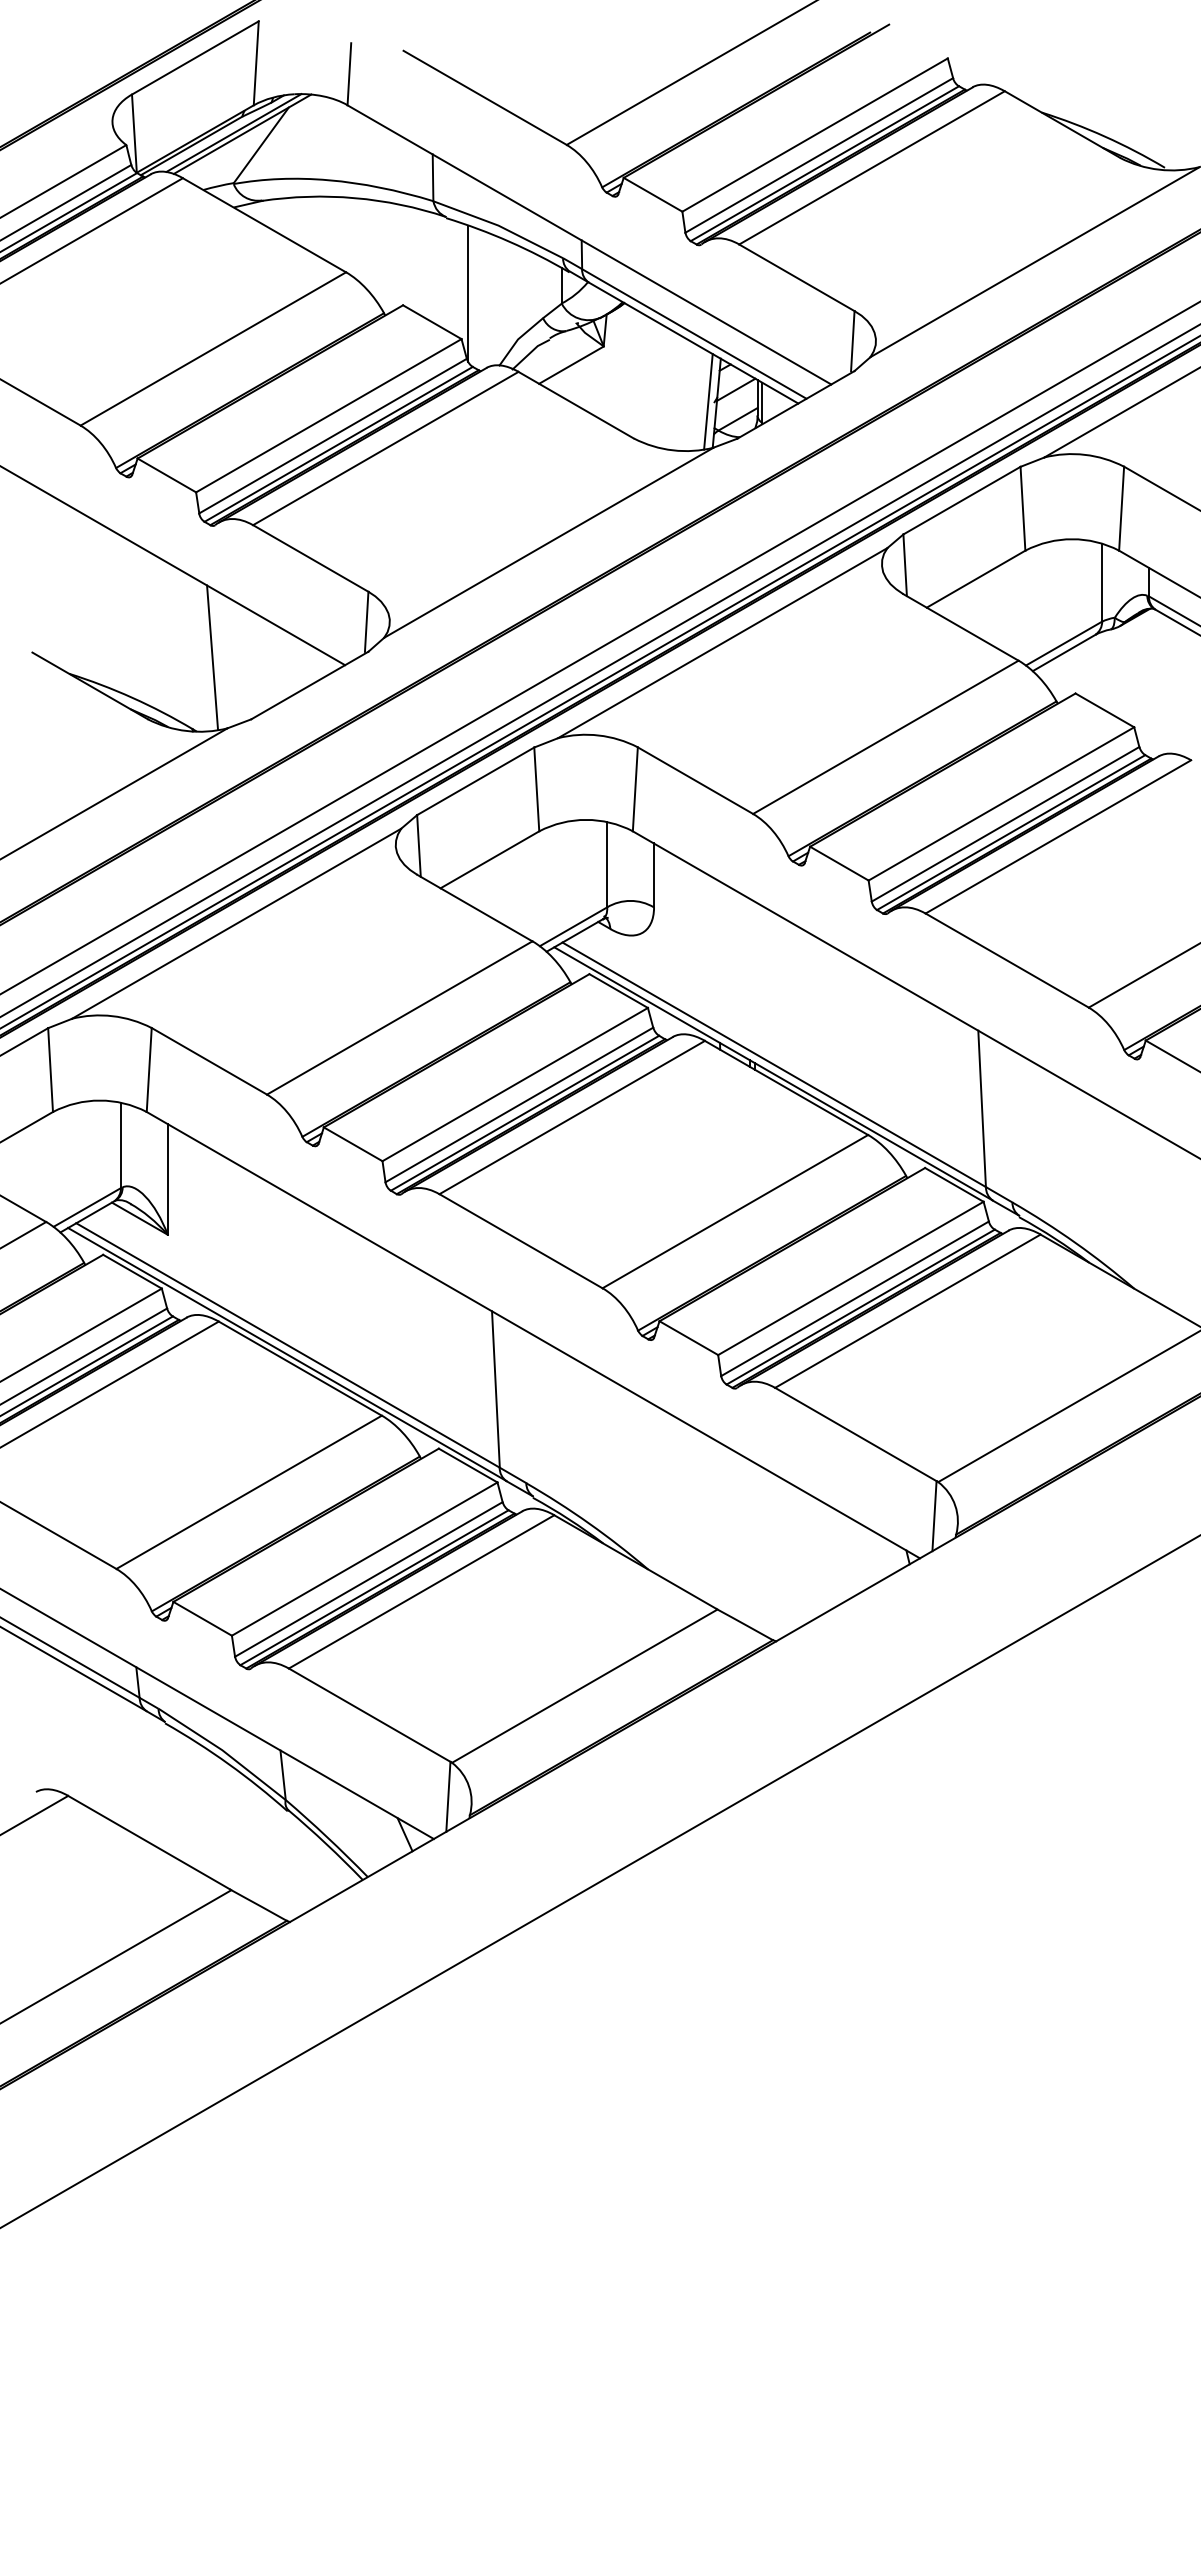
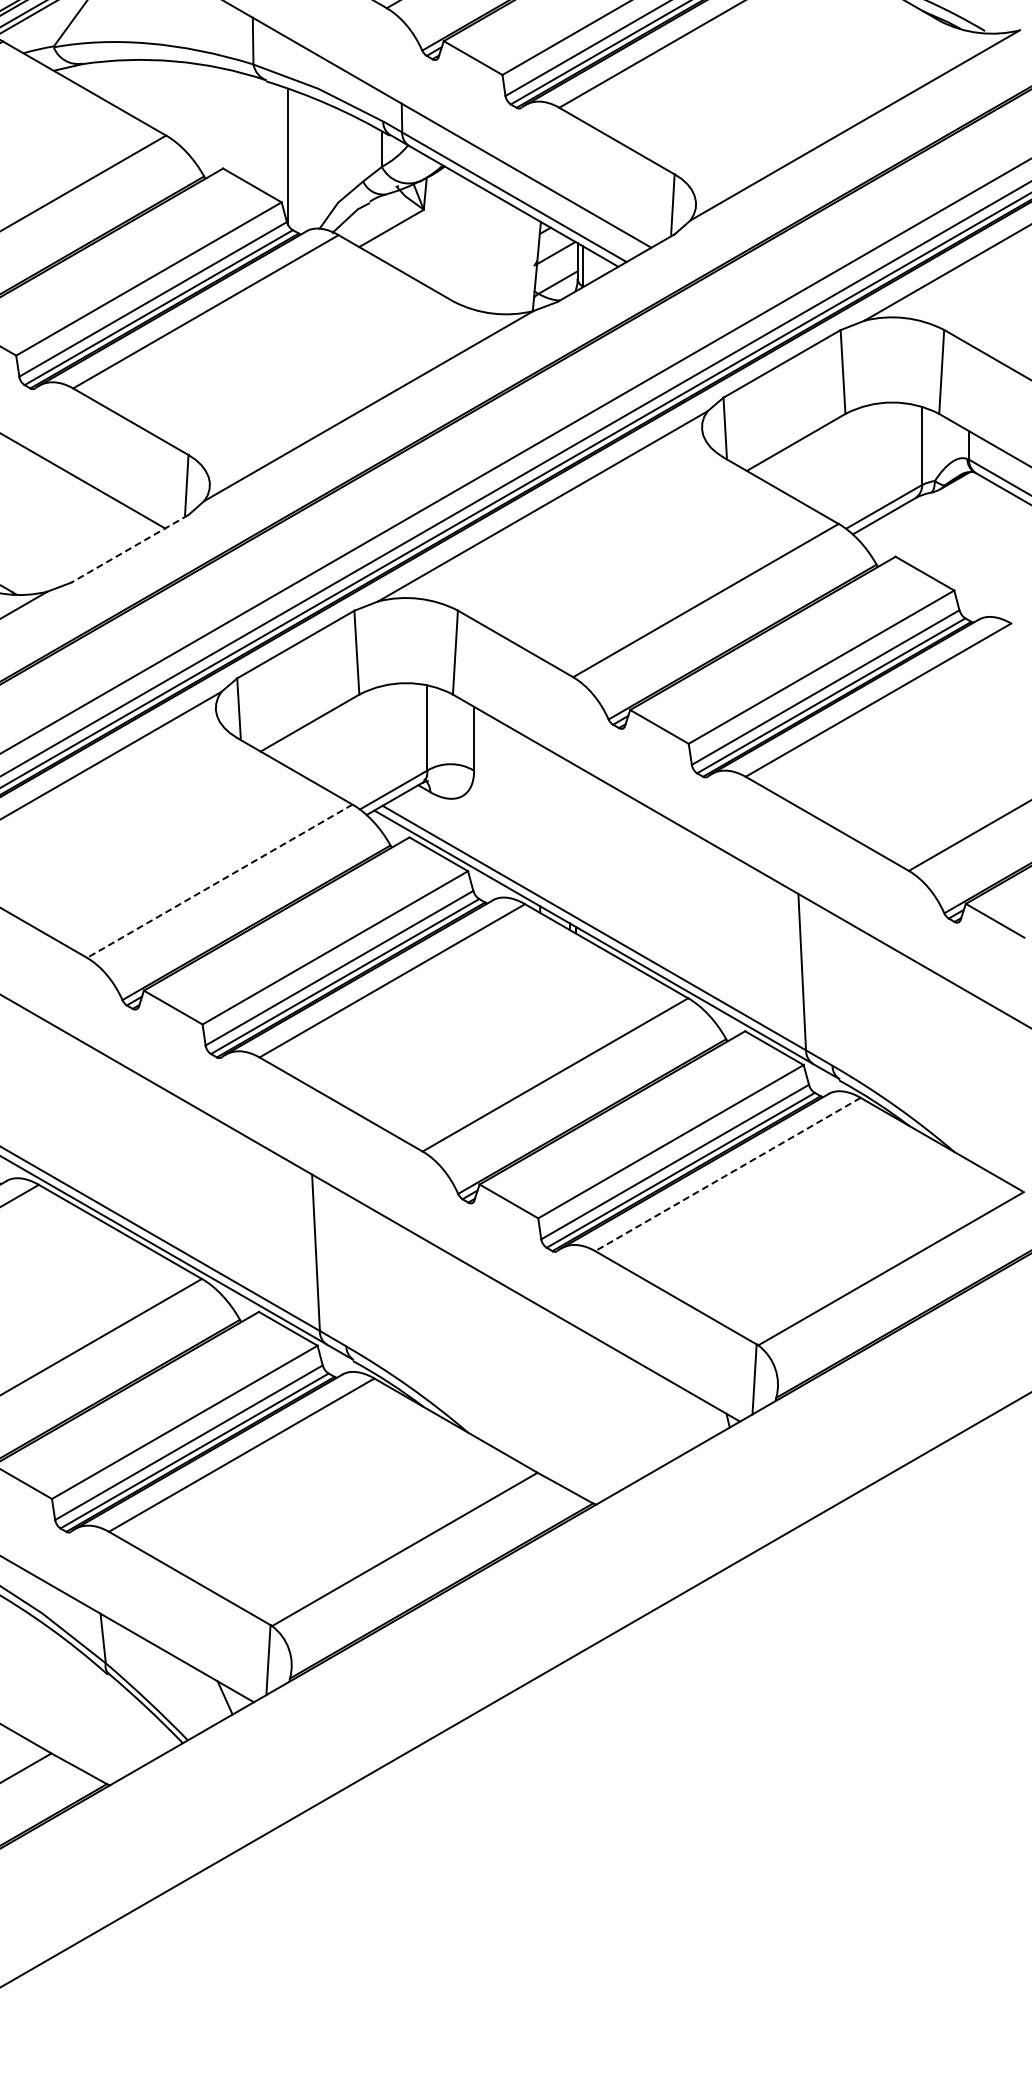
line: (708, 401) -> (528, 264), removed
line: (212, 657) -> (32, 520), removed
line: (309, 685) -> (129, 548), solid -> dashed
line: (399, 1018) -> (219, 881), solid -> dashed
line: (907, 1311) -> (727, 1174), solid -> dashed

